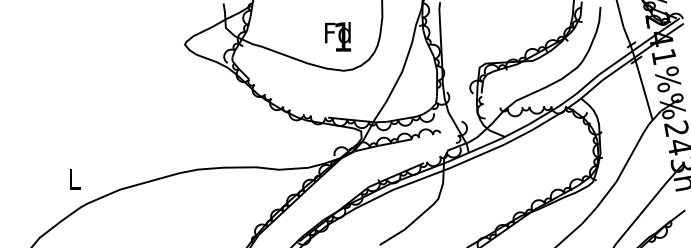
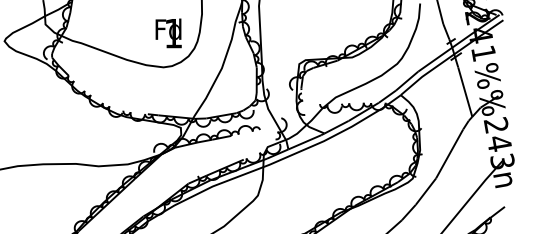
text: (338, 36) -> (169, 33), moved

